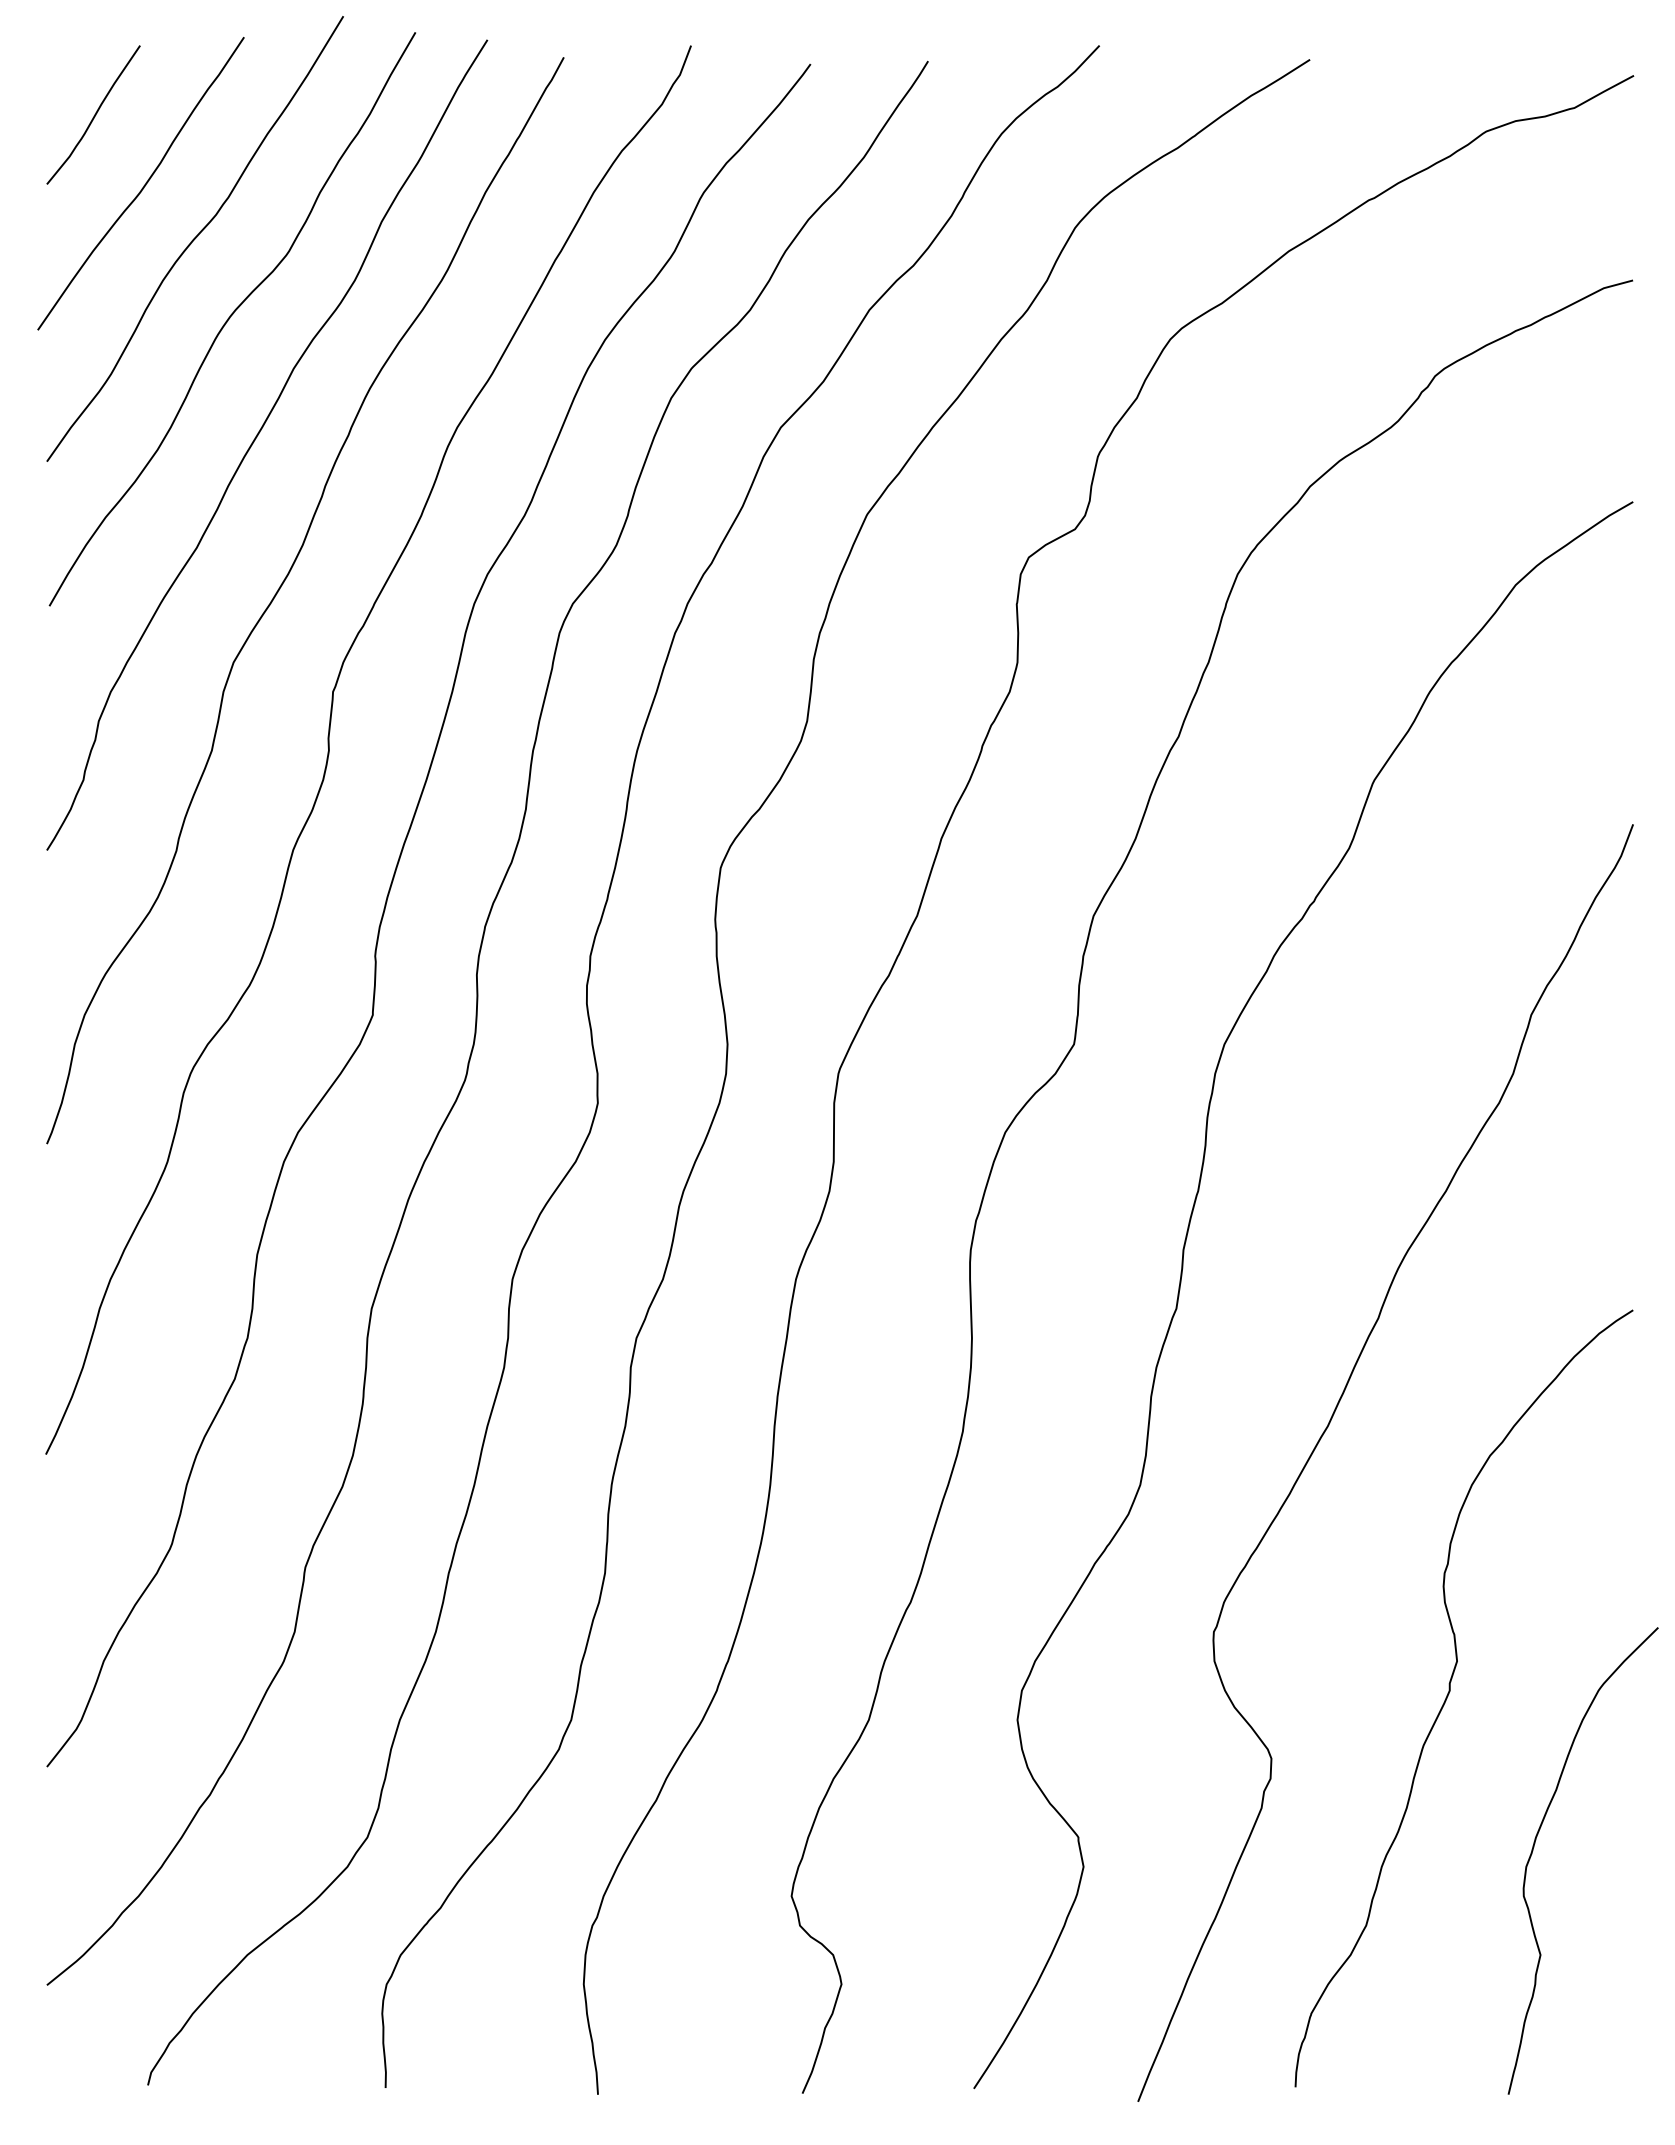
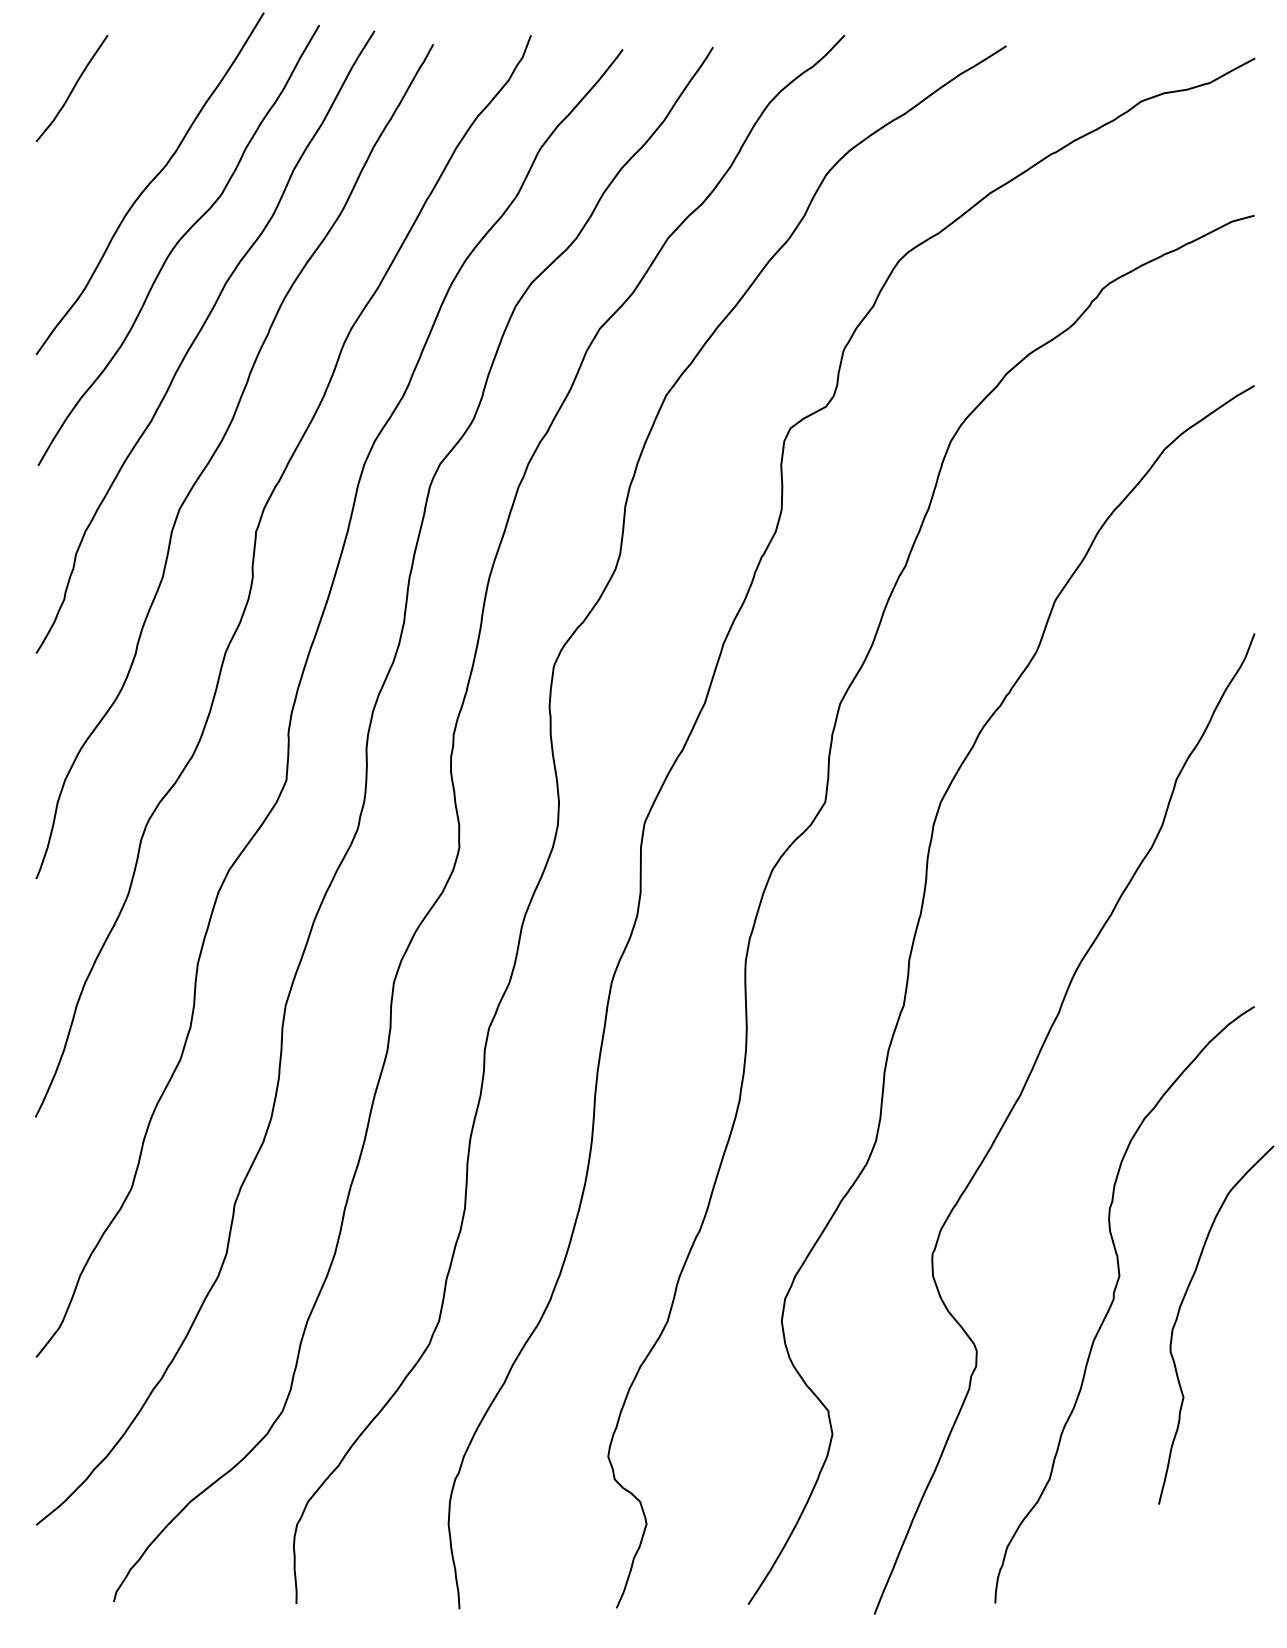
curve: (143, 185) -> (110, 142), removed
curve: (1534, 1847) -> (1178, 1314), moved

